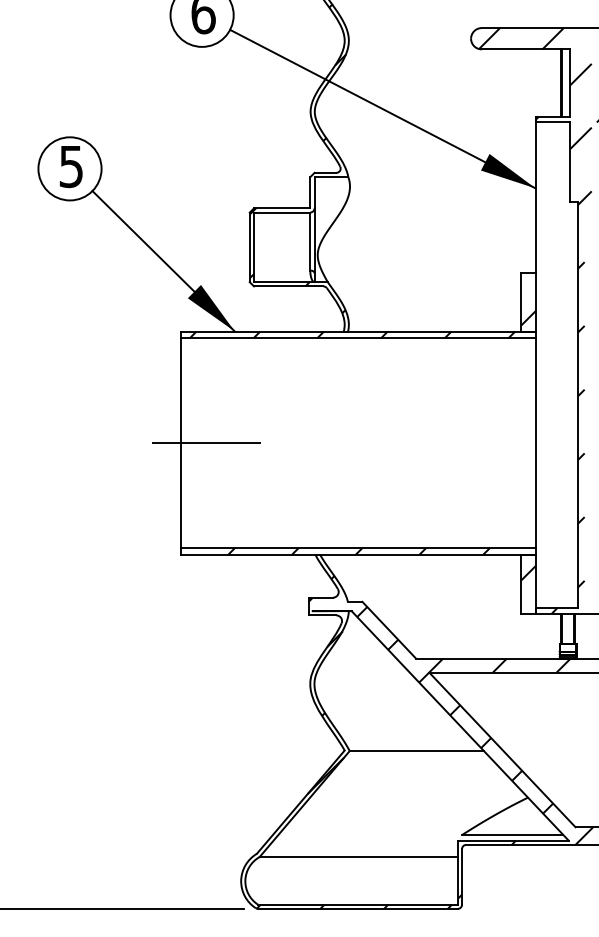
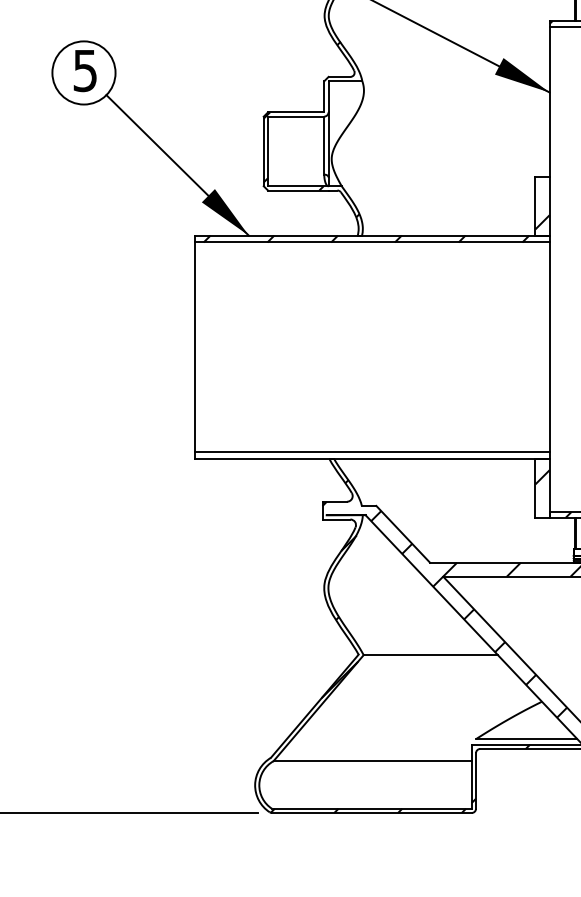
line: (206, 443) -> (220, 347), removed
hatch: (358, 551) -> (372, 455), removed

